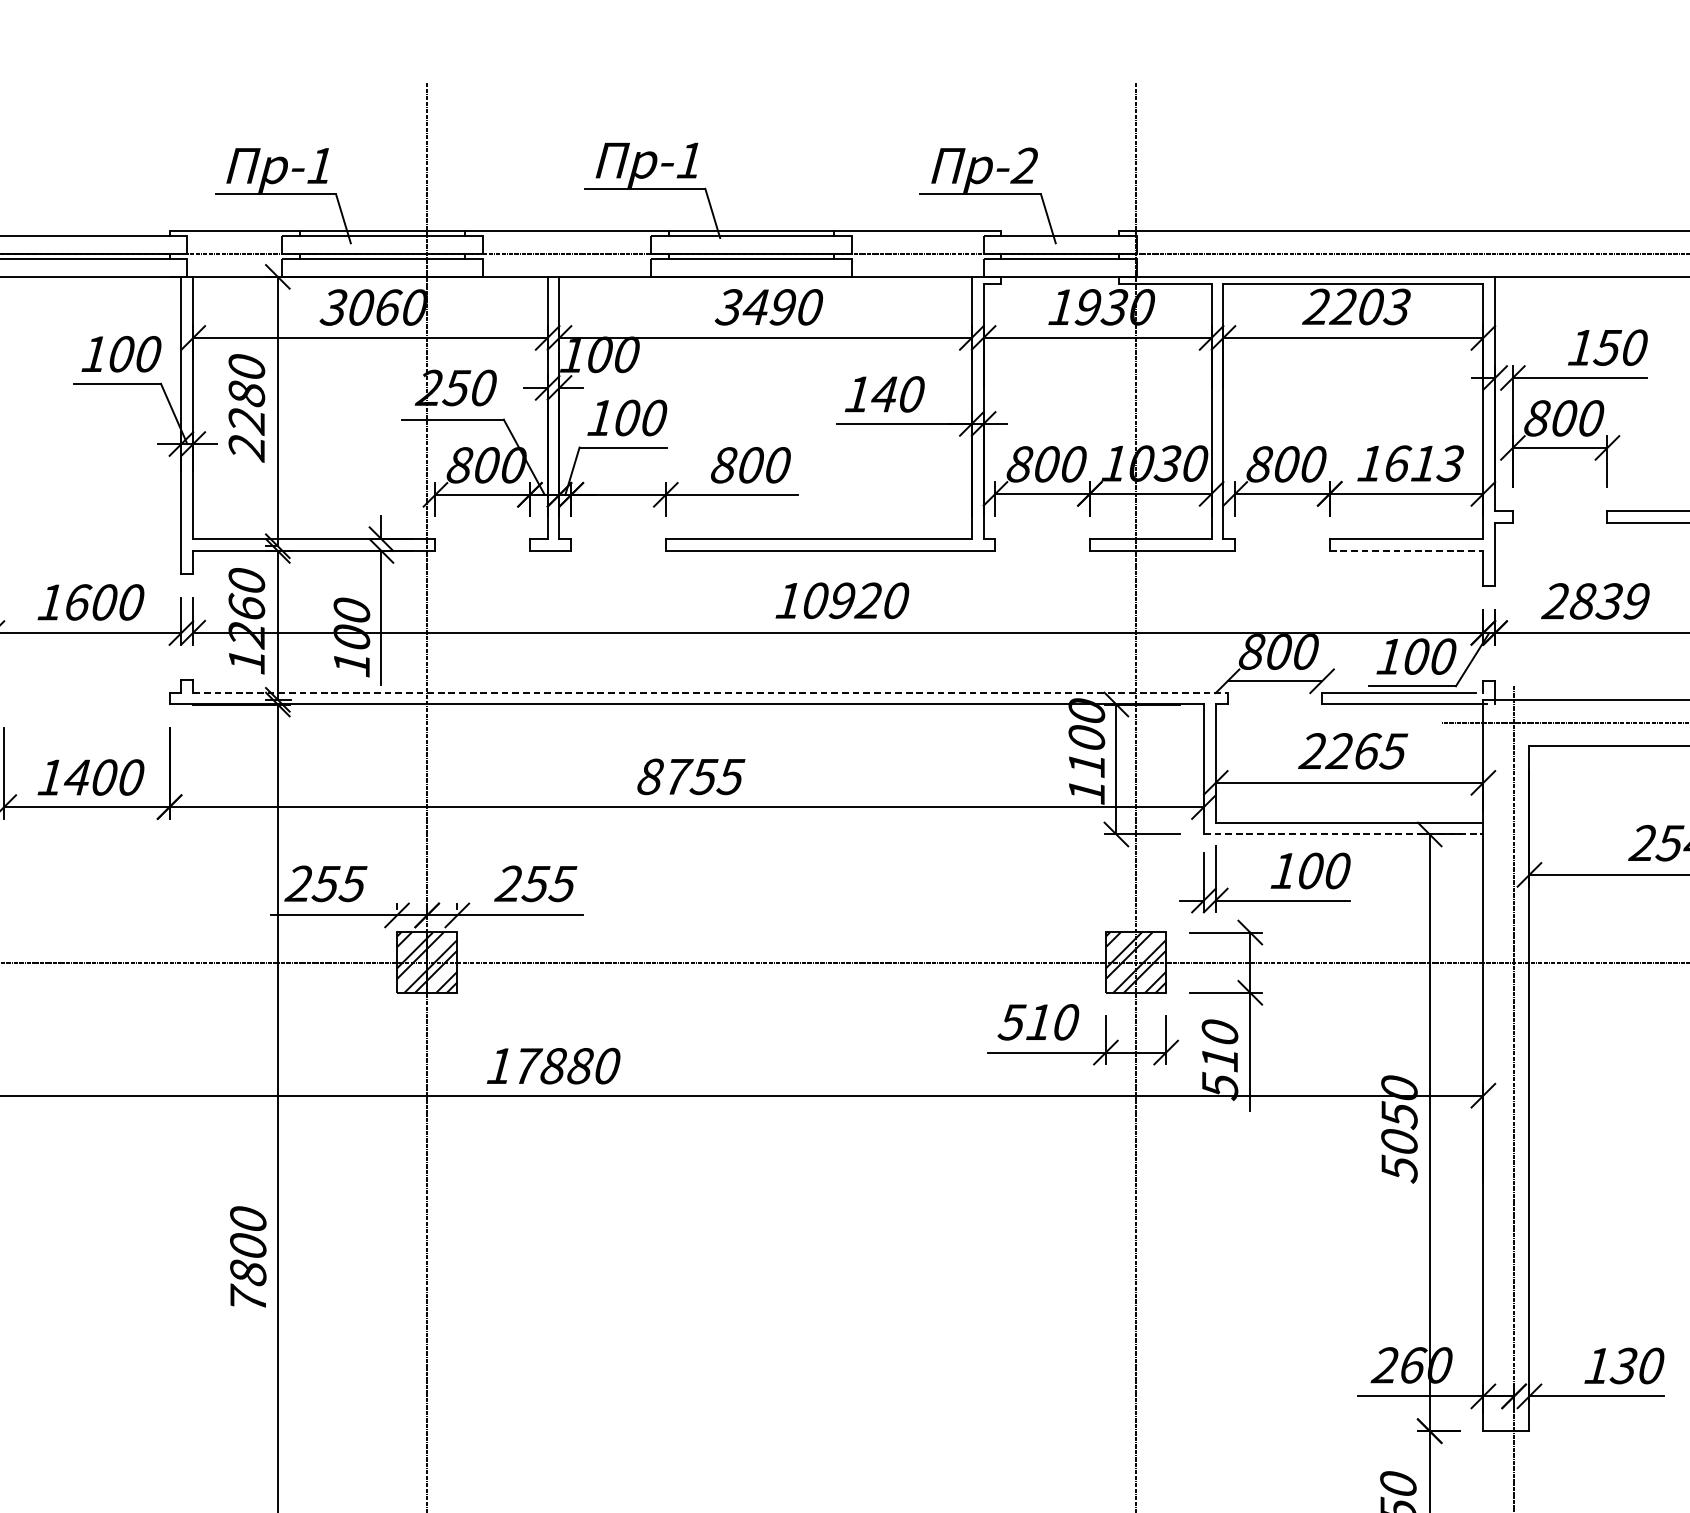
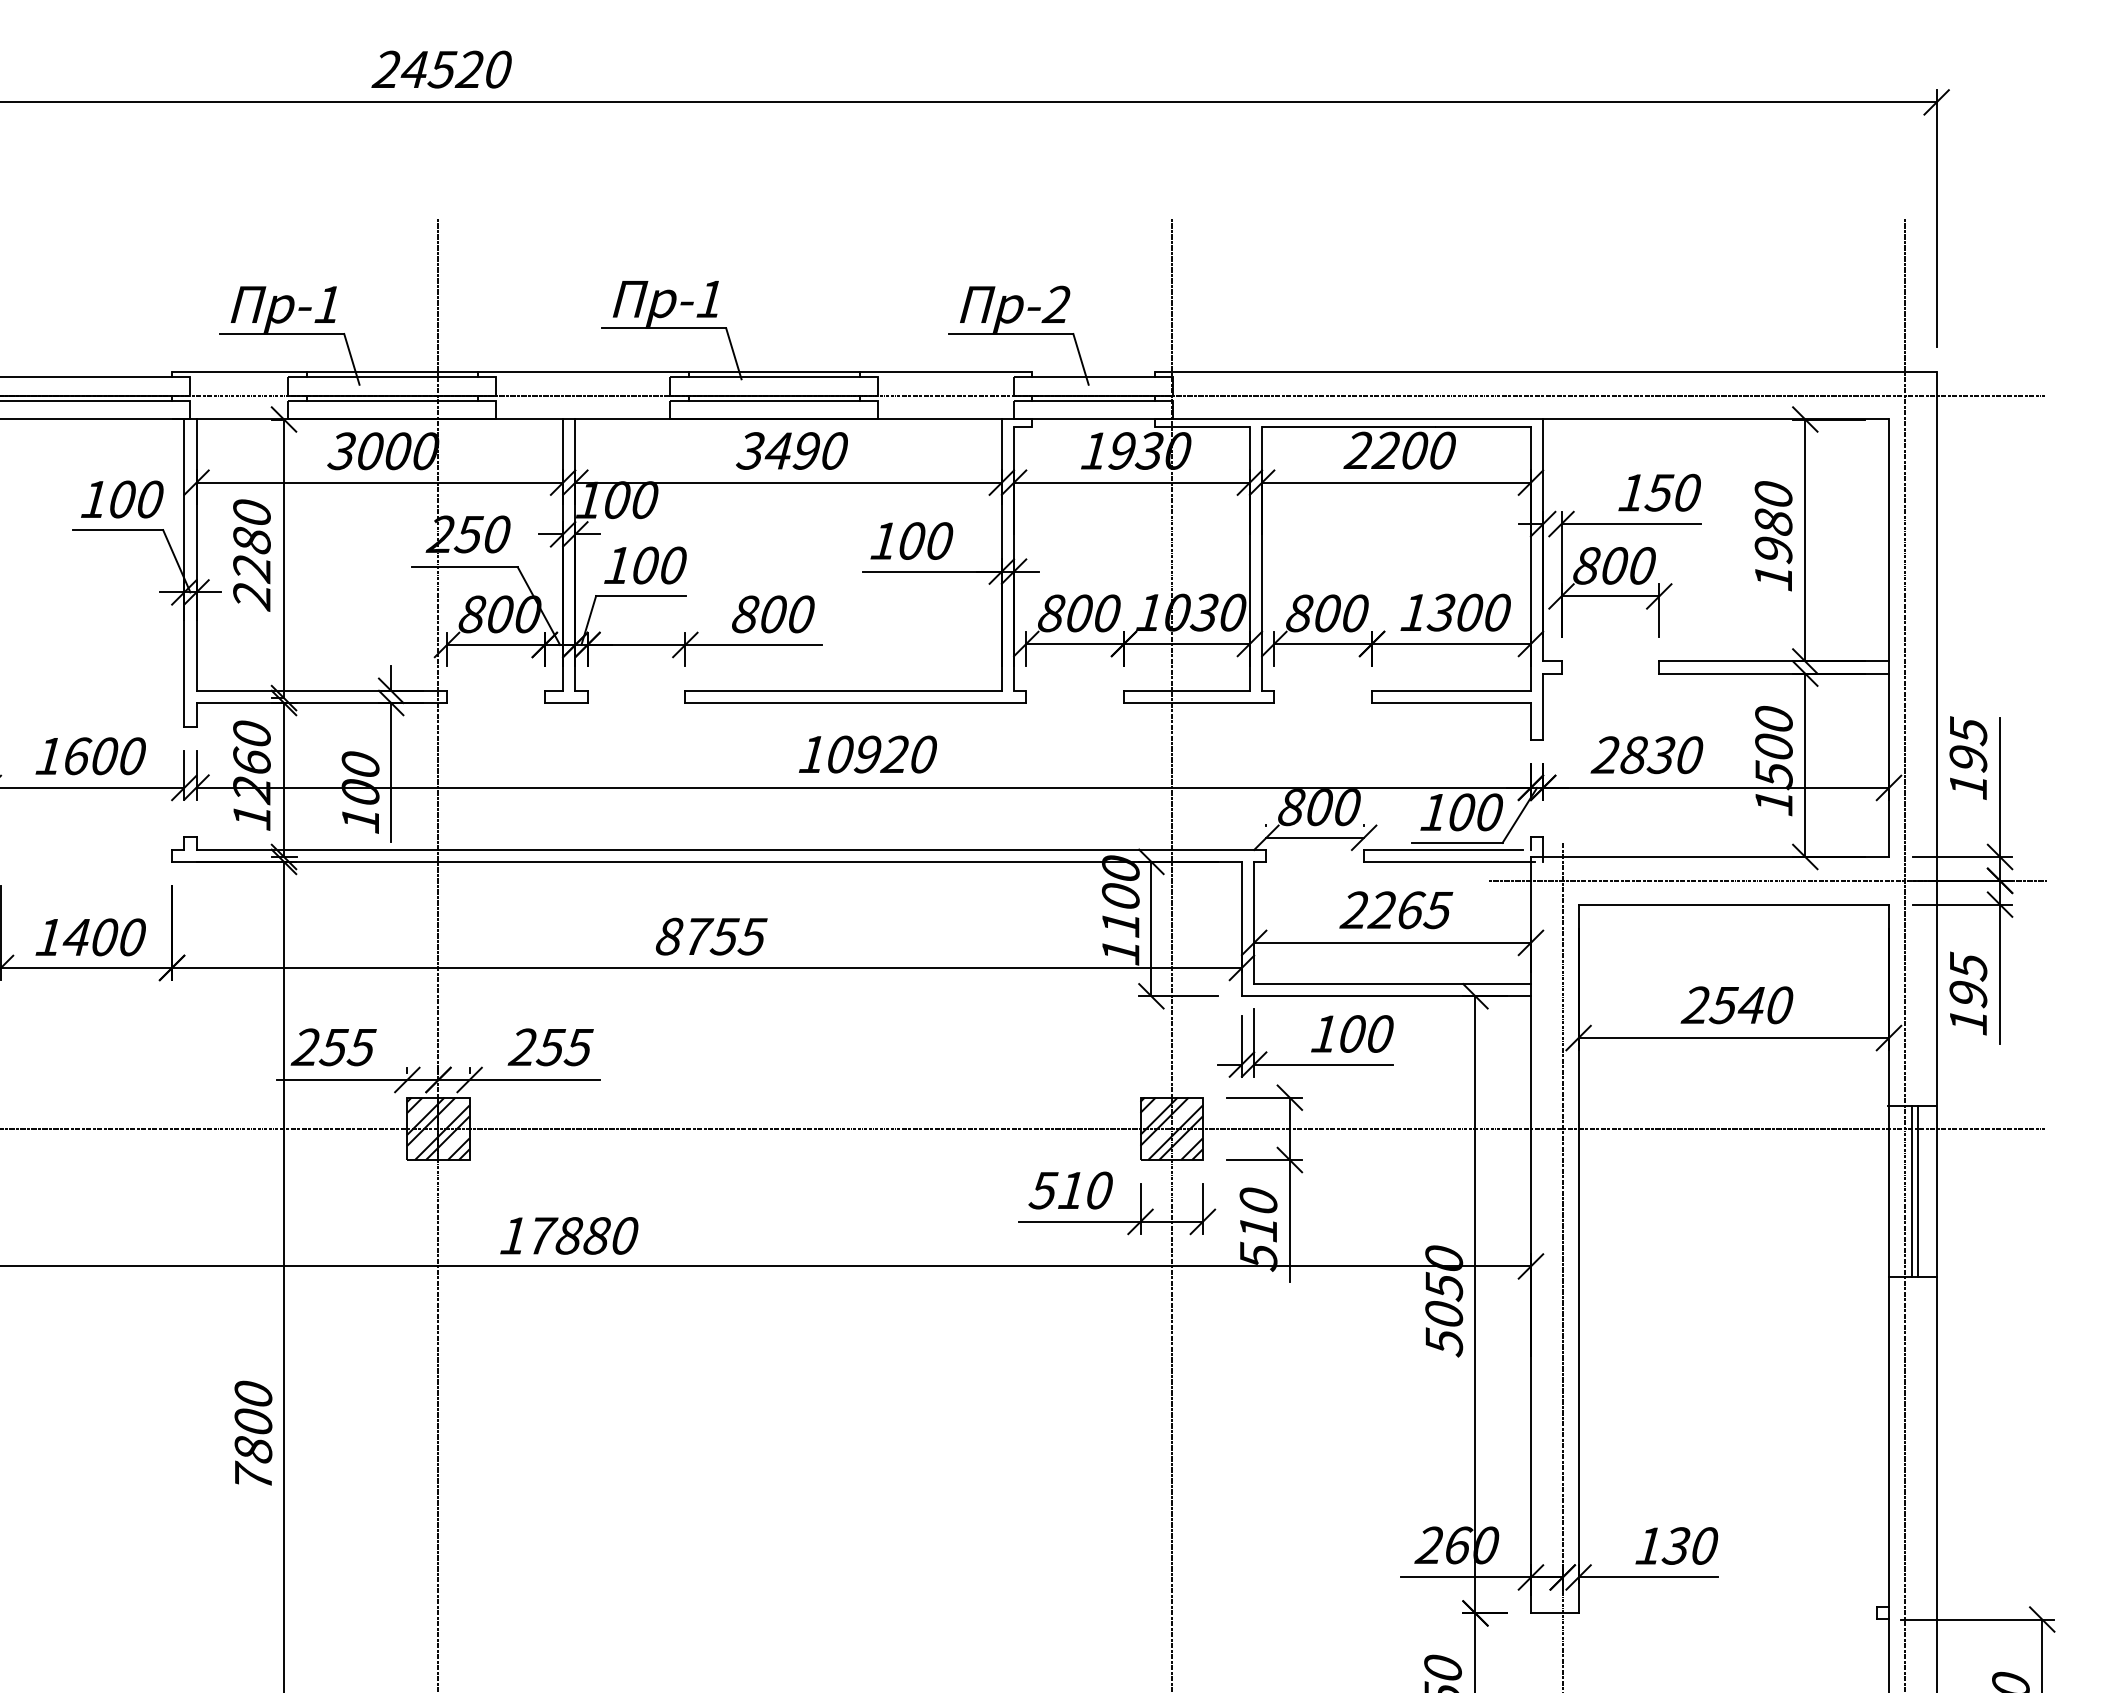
text: (1396, 306) -> (1441, 450), 2203 -> 2200
text: (389, 307) -> (399, 451), 3060 -> 3000
text: (884, 393) -> (911, 540), 140 -> 100
text: (1422, 463) -> (1468, 612), 1613 -> 1300
line: (1407, 550) -> (1452, 702), dashed -> solid
text: (1636, 601) -> (1689, 755), 2839 -> 2830
line: (710, 692) -> (731, 849), dashed -> solid
line: (1343, 834) -> (1386, 996), dashed -> solid

